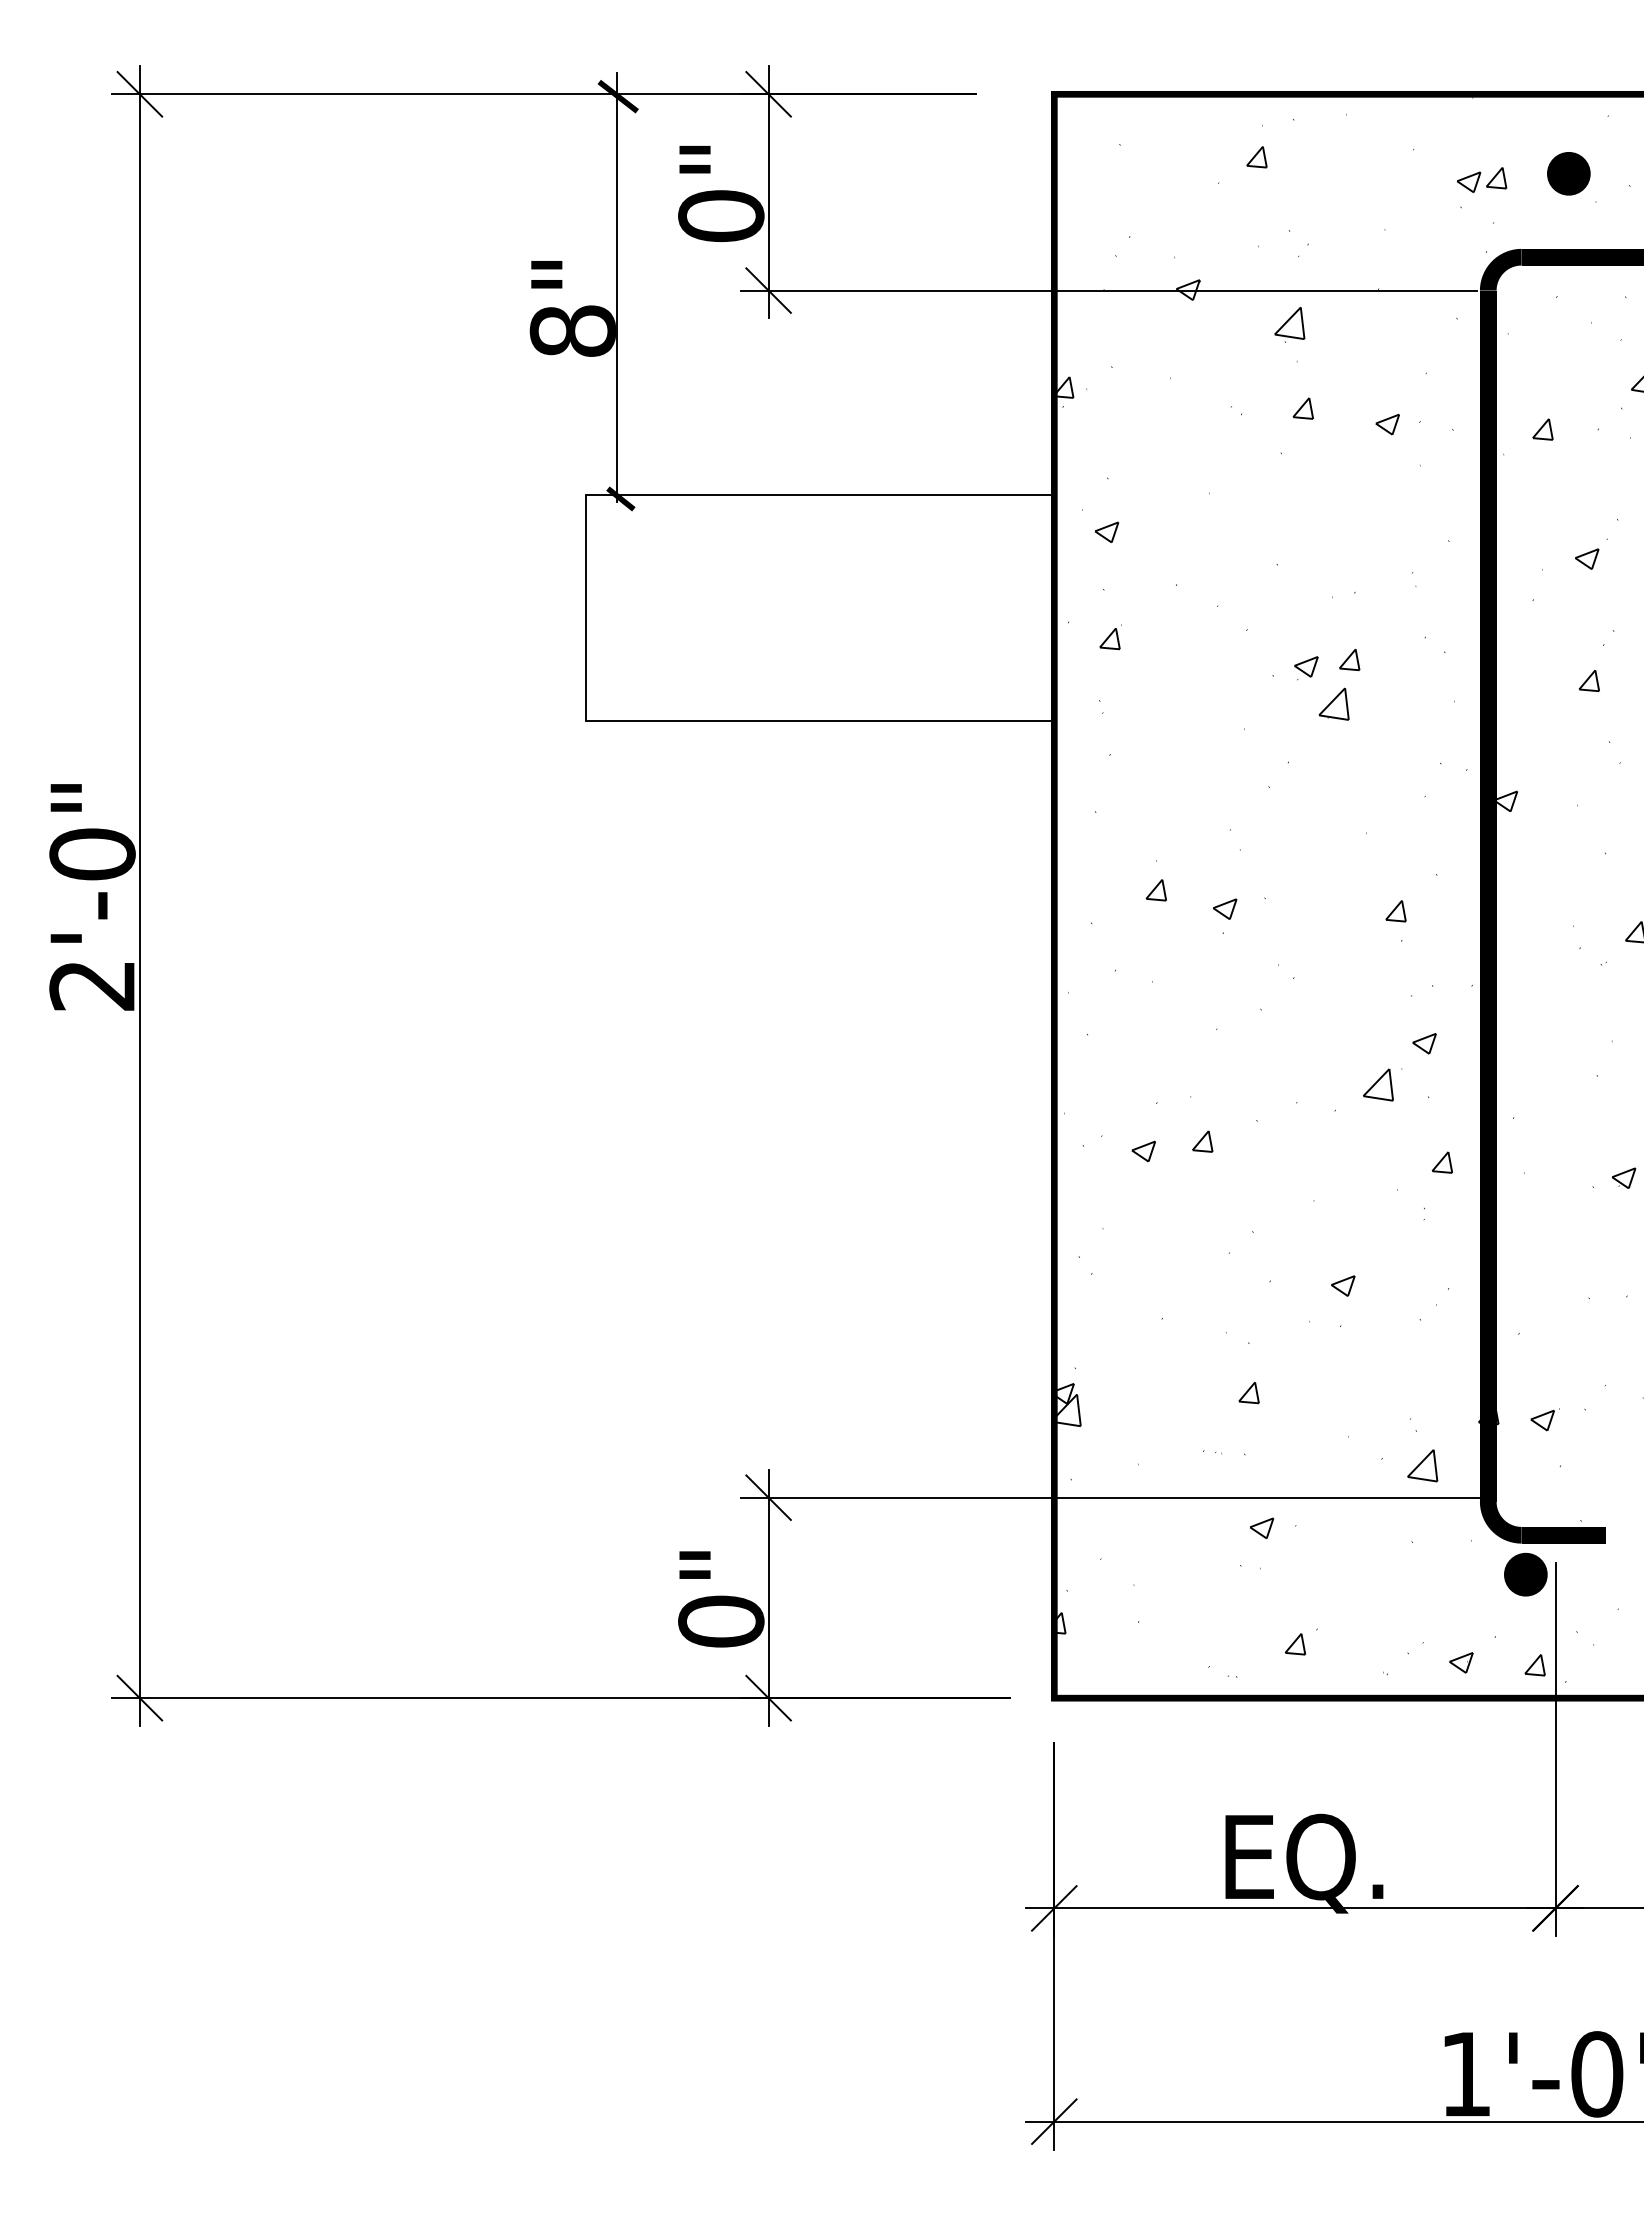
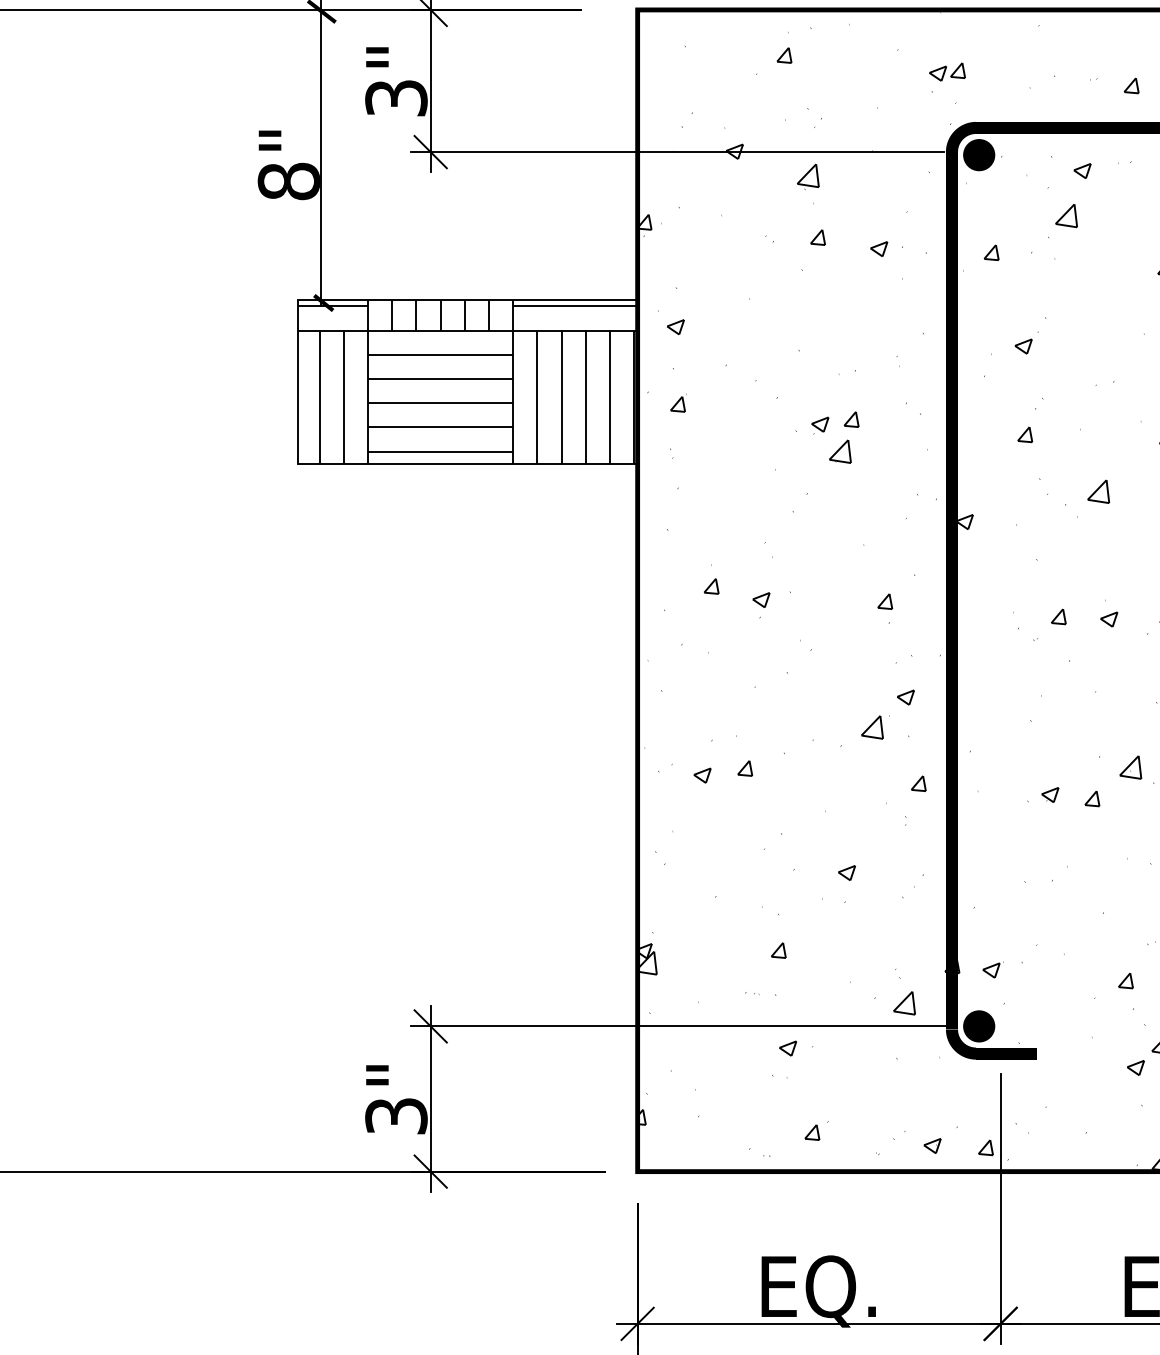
part: (1568, 173) -> (978, 154), moved
text: (721, 216) -> (396, 98), 0" -> 3"
hatch: (819, 608) -> (467, 382), added
part: (1525, 1574) -> (978, 1026), moved
text: (721, 1621) -> (396, 1116), 0" -> 3"

